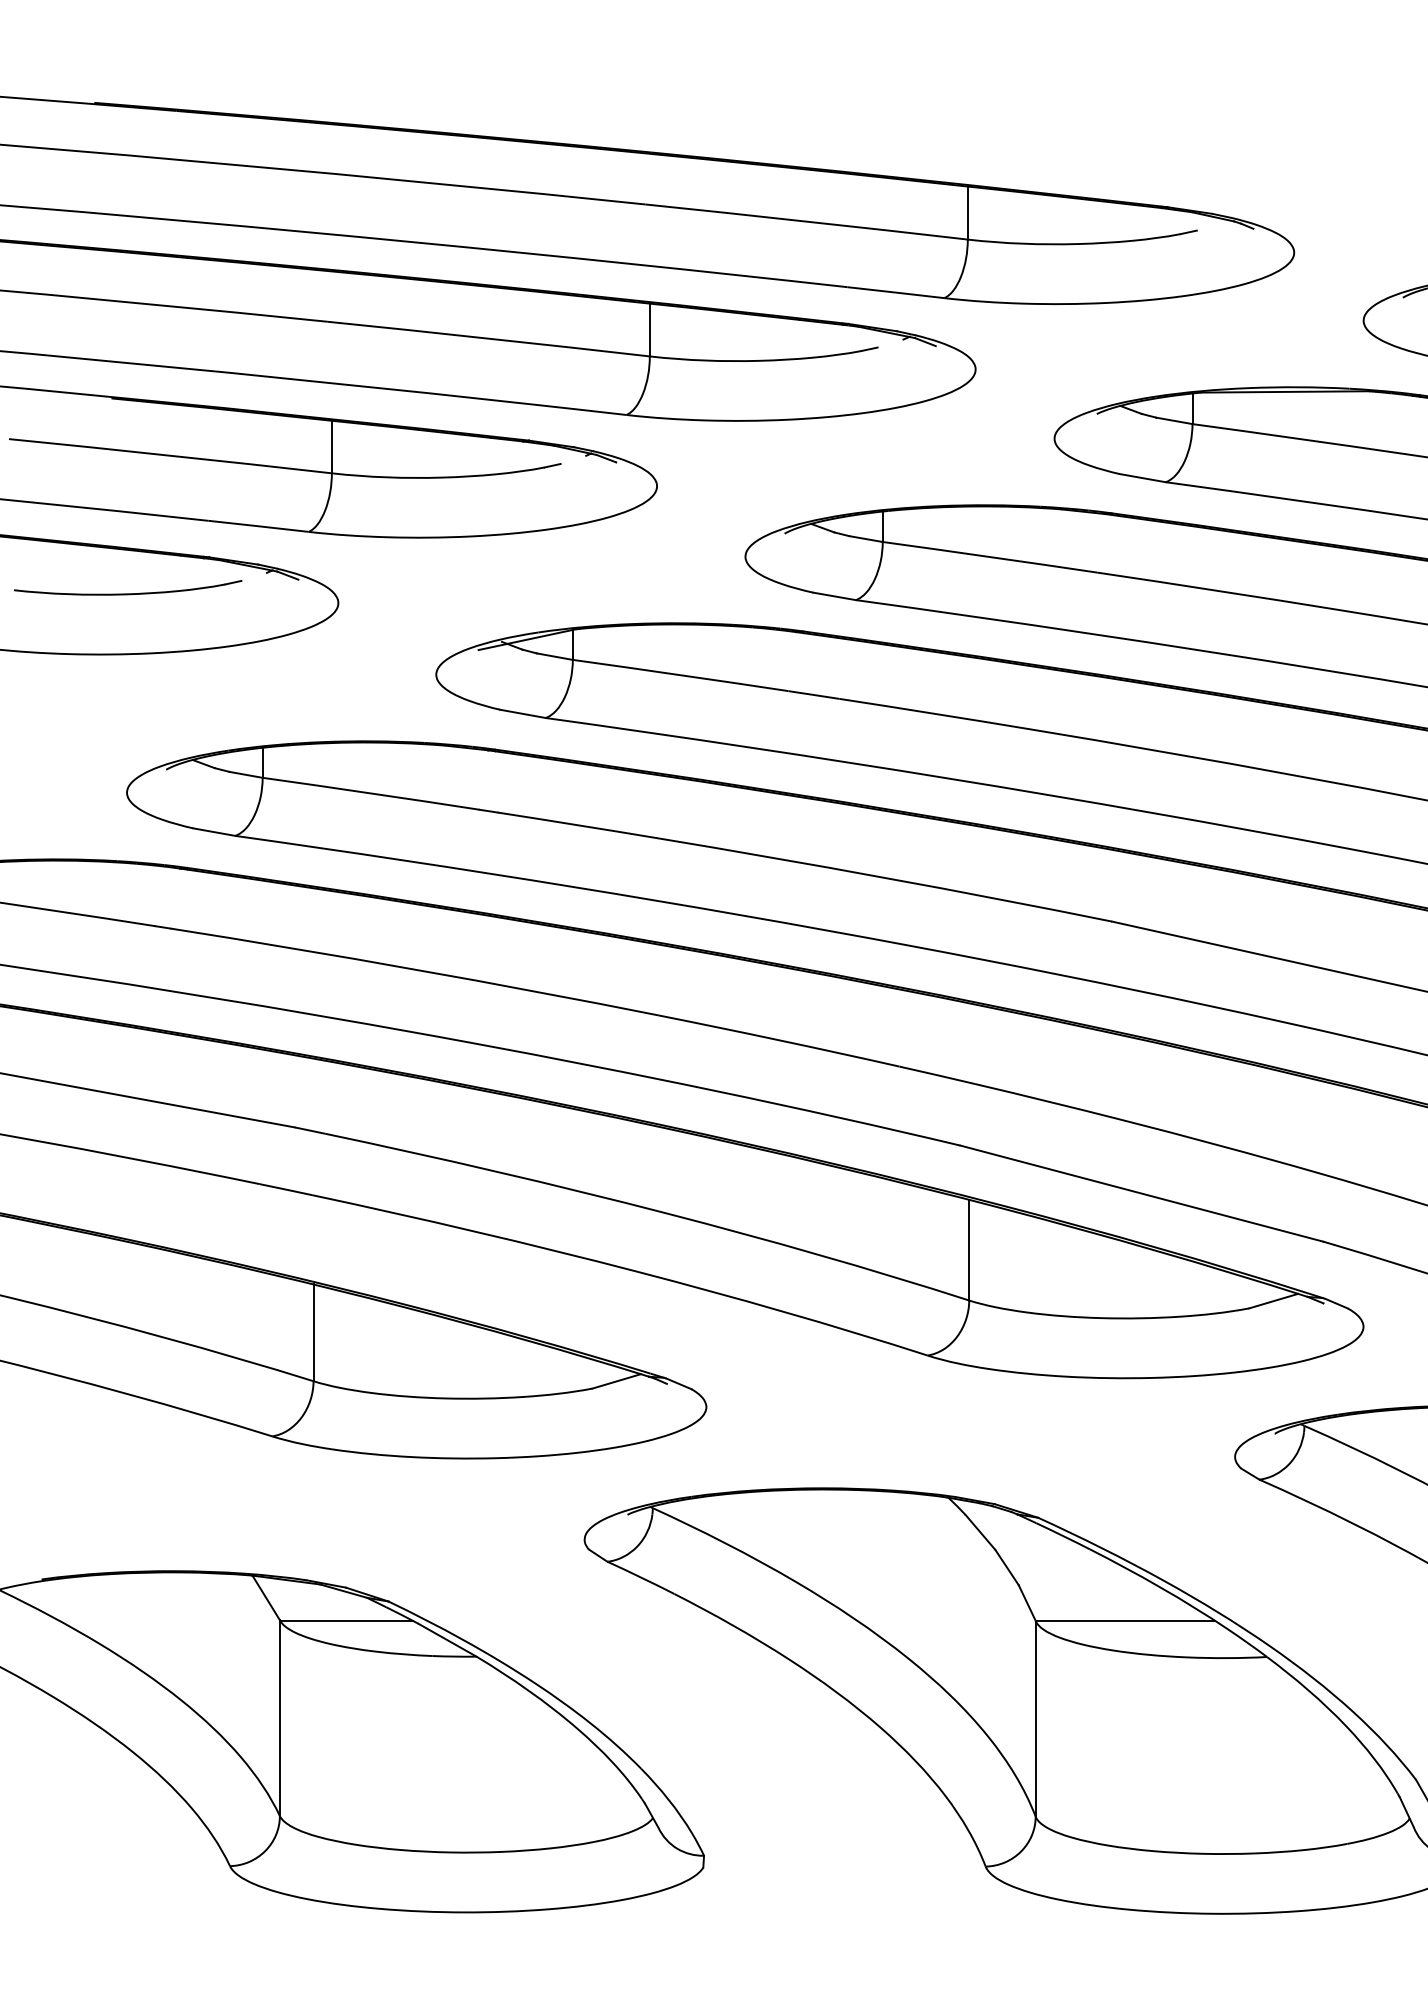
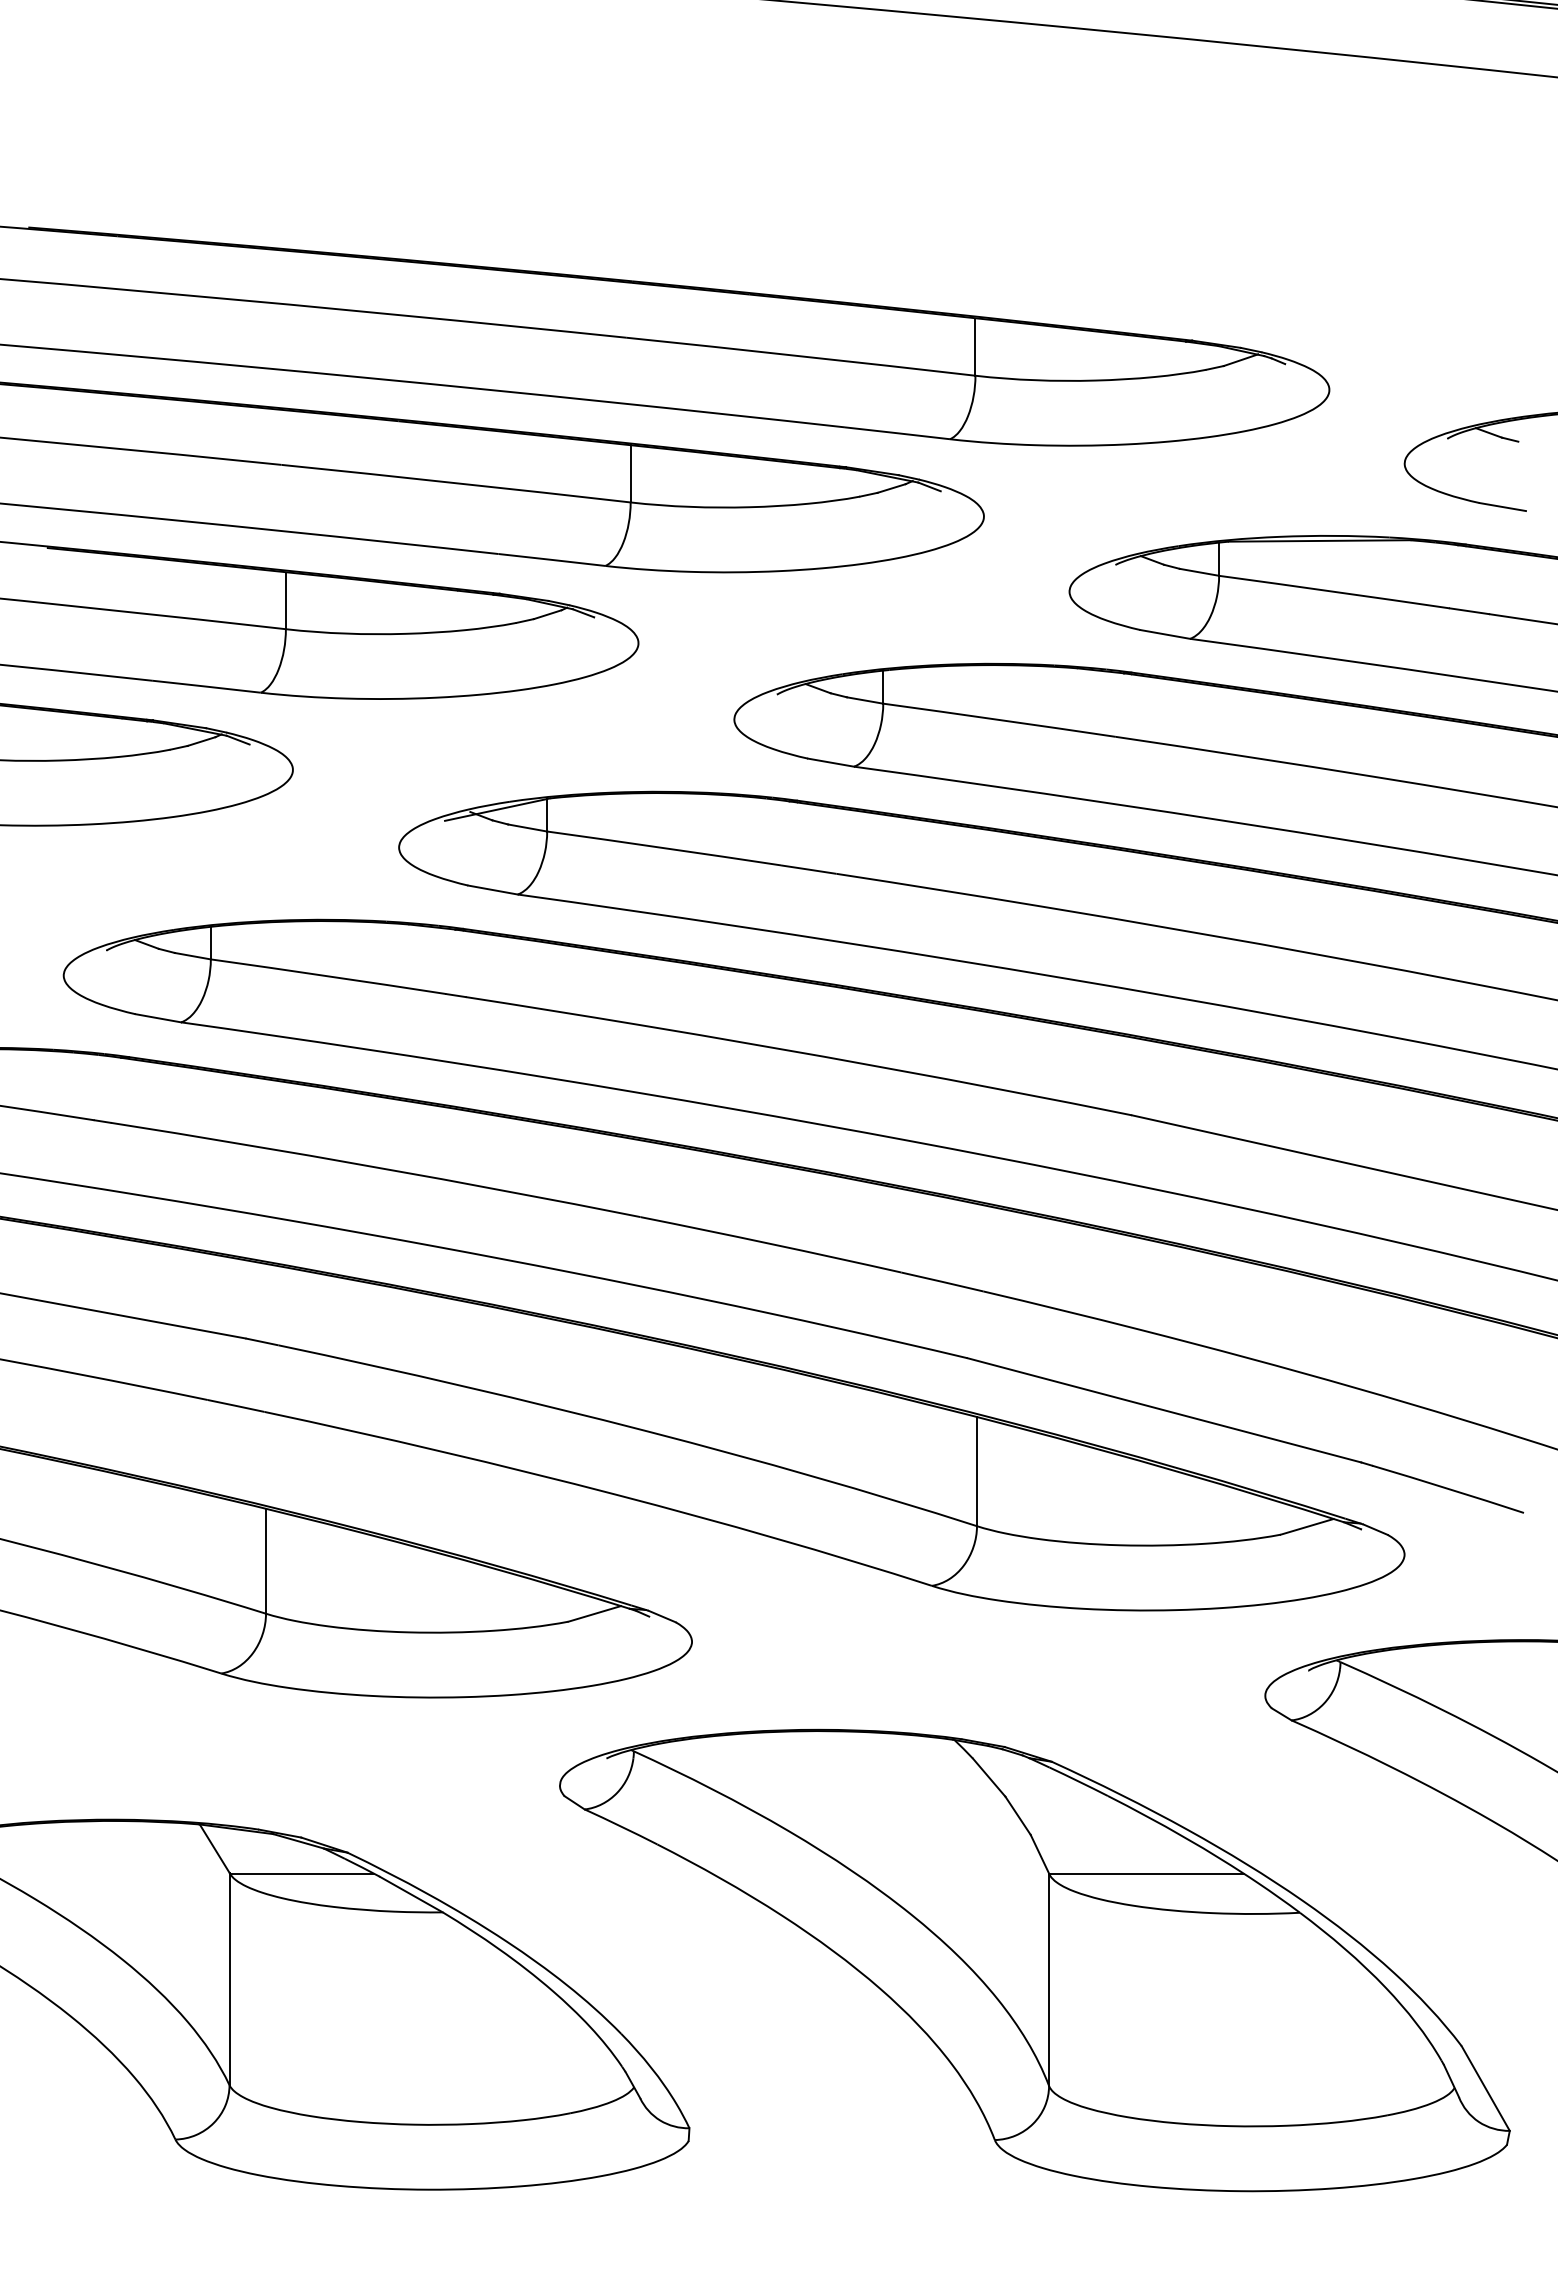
line: (1212, 225) -> (1240, 360), added
line: (890, 343) -> (891, 488), added
line: (573, 459) -> (547, 614), added
line: (254, 576) -> (201, 741), added

